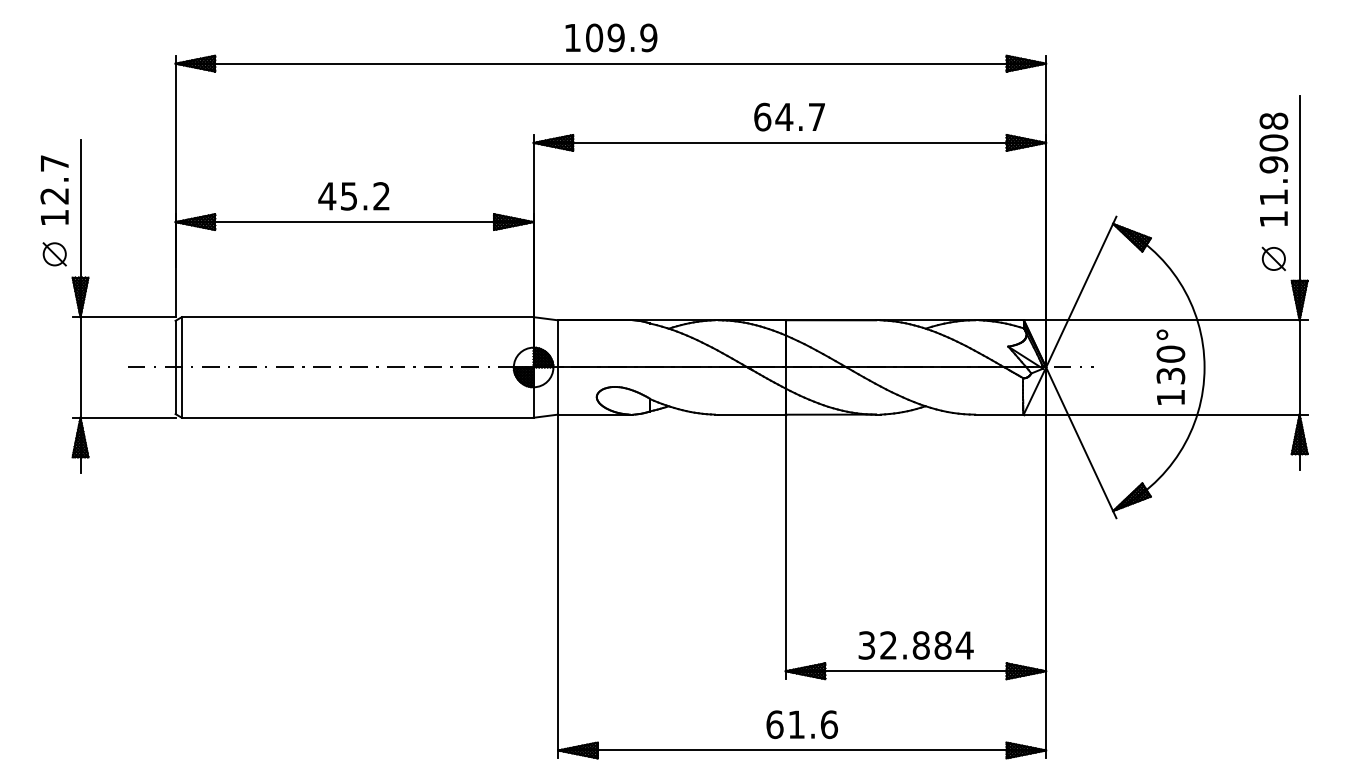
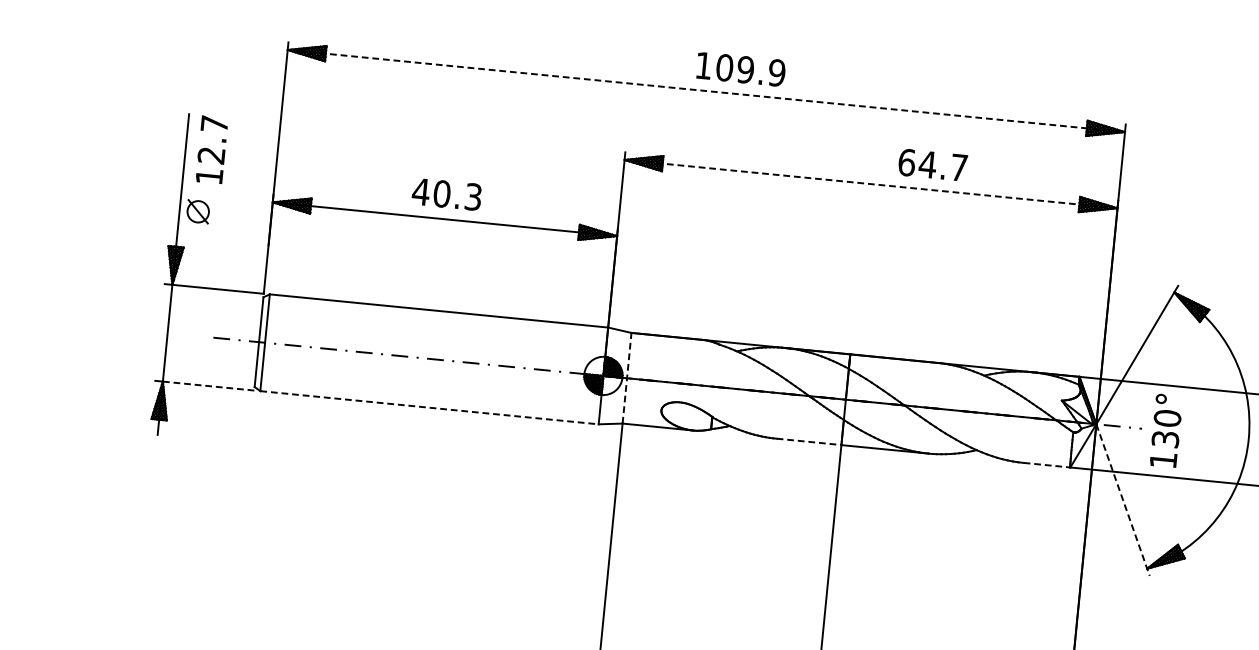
text: (611, 37) -> (741, 69), moved
line: (611, 63) -> (706, 90), solid -> dashed
text: (789, 116) -> (932, 164), moved
line: (790, 142) -> (871, 183), solid -> dashed
text: (54, 189) -> (211, 149), moved
text: (364, 196) -> (456, 195), 45.2 -> 40.3
part: (54, 254) -> (197, 211), moved
line: (558, 366) -> (627, 377), solid -> dashed
text: (1170, 366) -> (1166, 430), moved
line: (752, 414) -> (809, 441), solid -> dashed
line: (999, 414) -> (1047, 465), solid -> dashed
line: (128, 417) -> (209, 385), solid -> dashed
line: (357, 417) -> (429, 407), solid -> dashed
line: (1081, 443) -> (1123, 500), solid -> dashed

